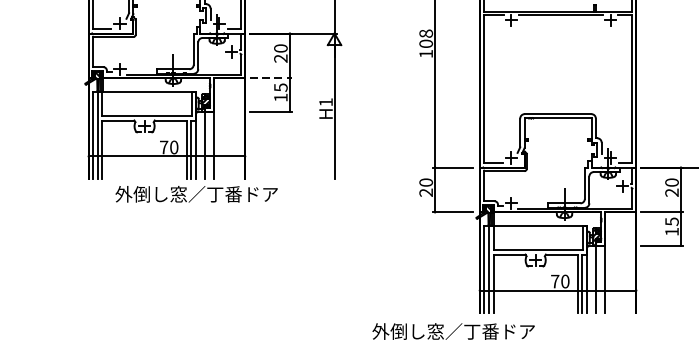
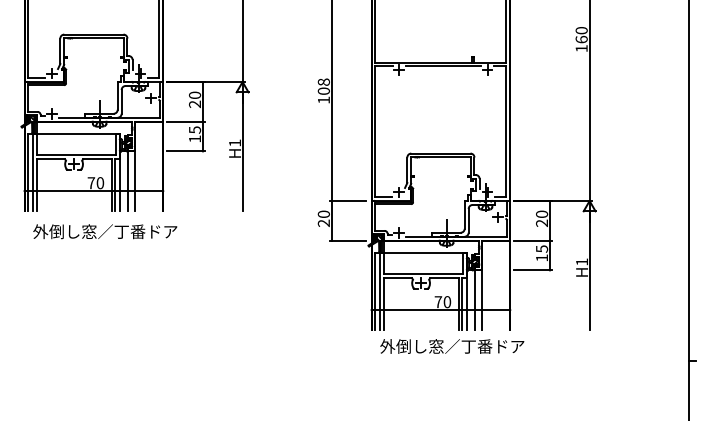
line: (271, 77) -> (186, 121), dashed -> solid
text: (196, 194) -> (105, 231), moved
text: (453, 331) -> (452, 346), moved

